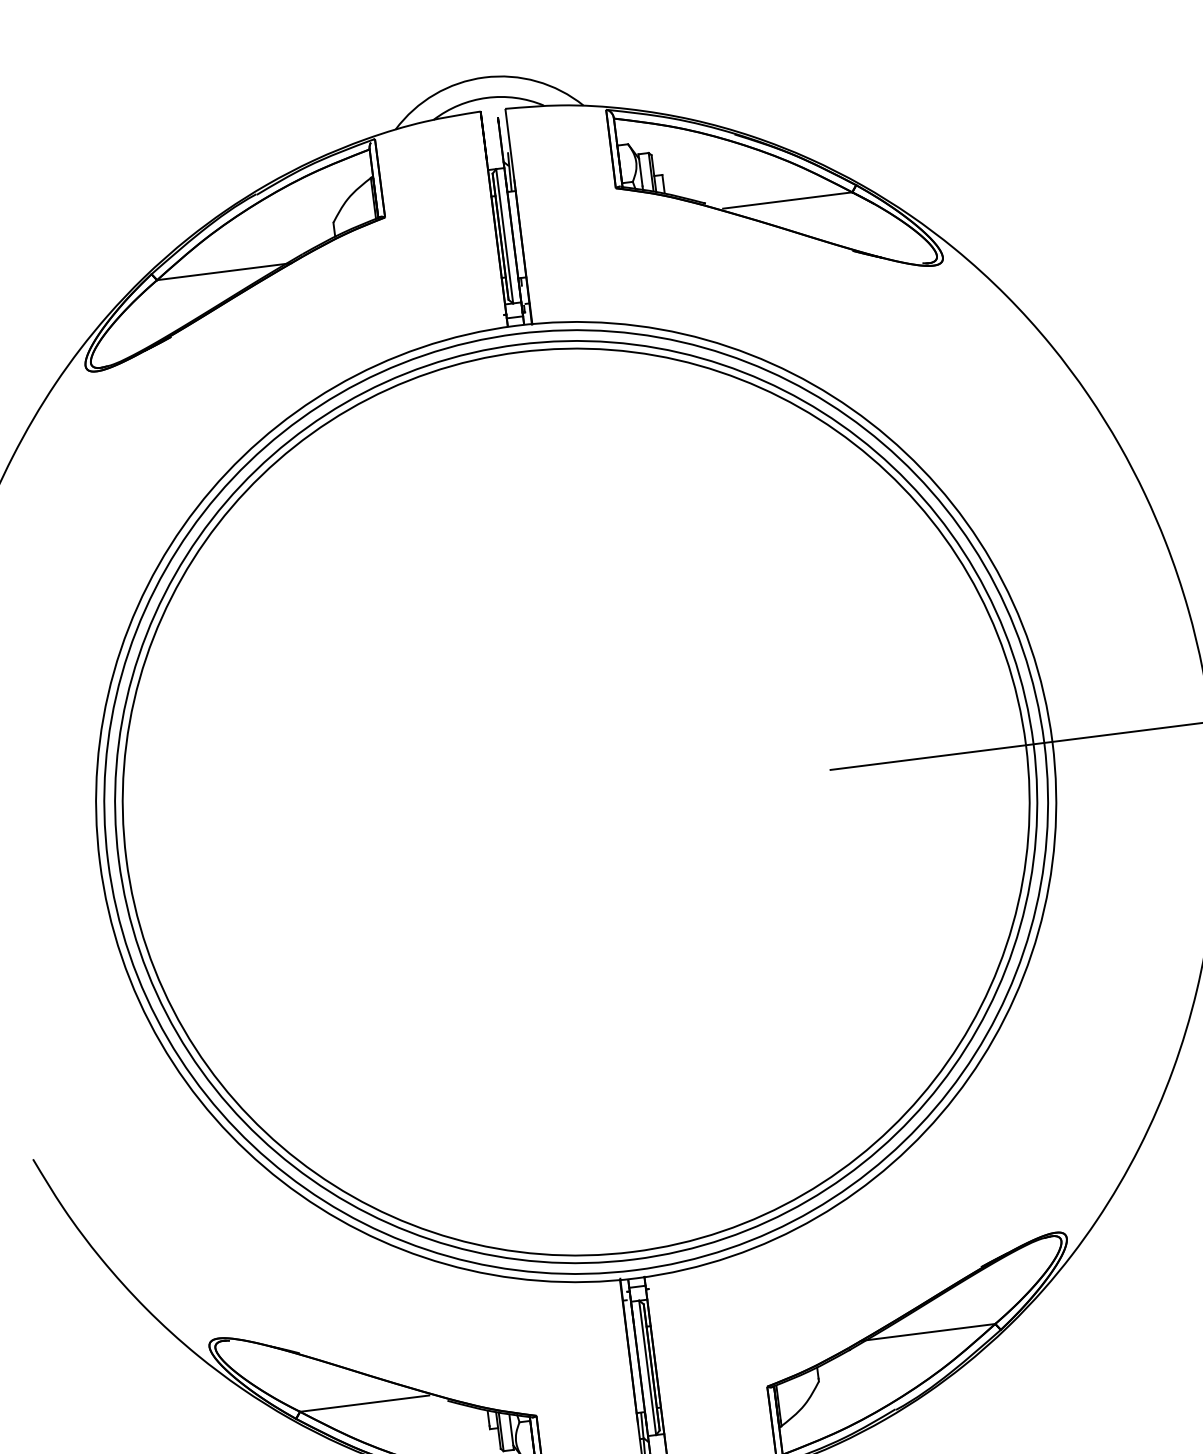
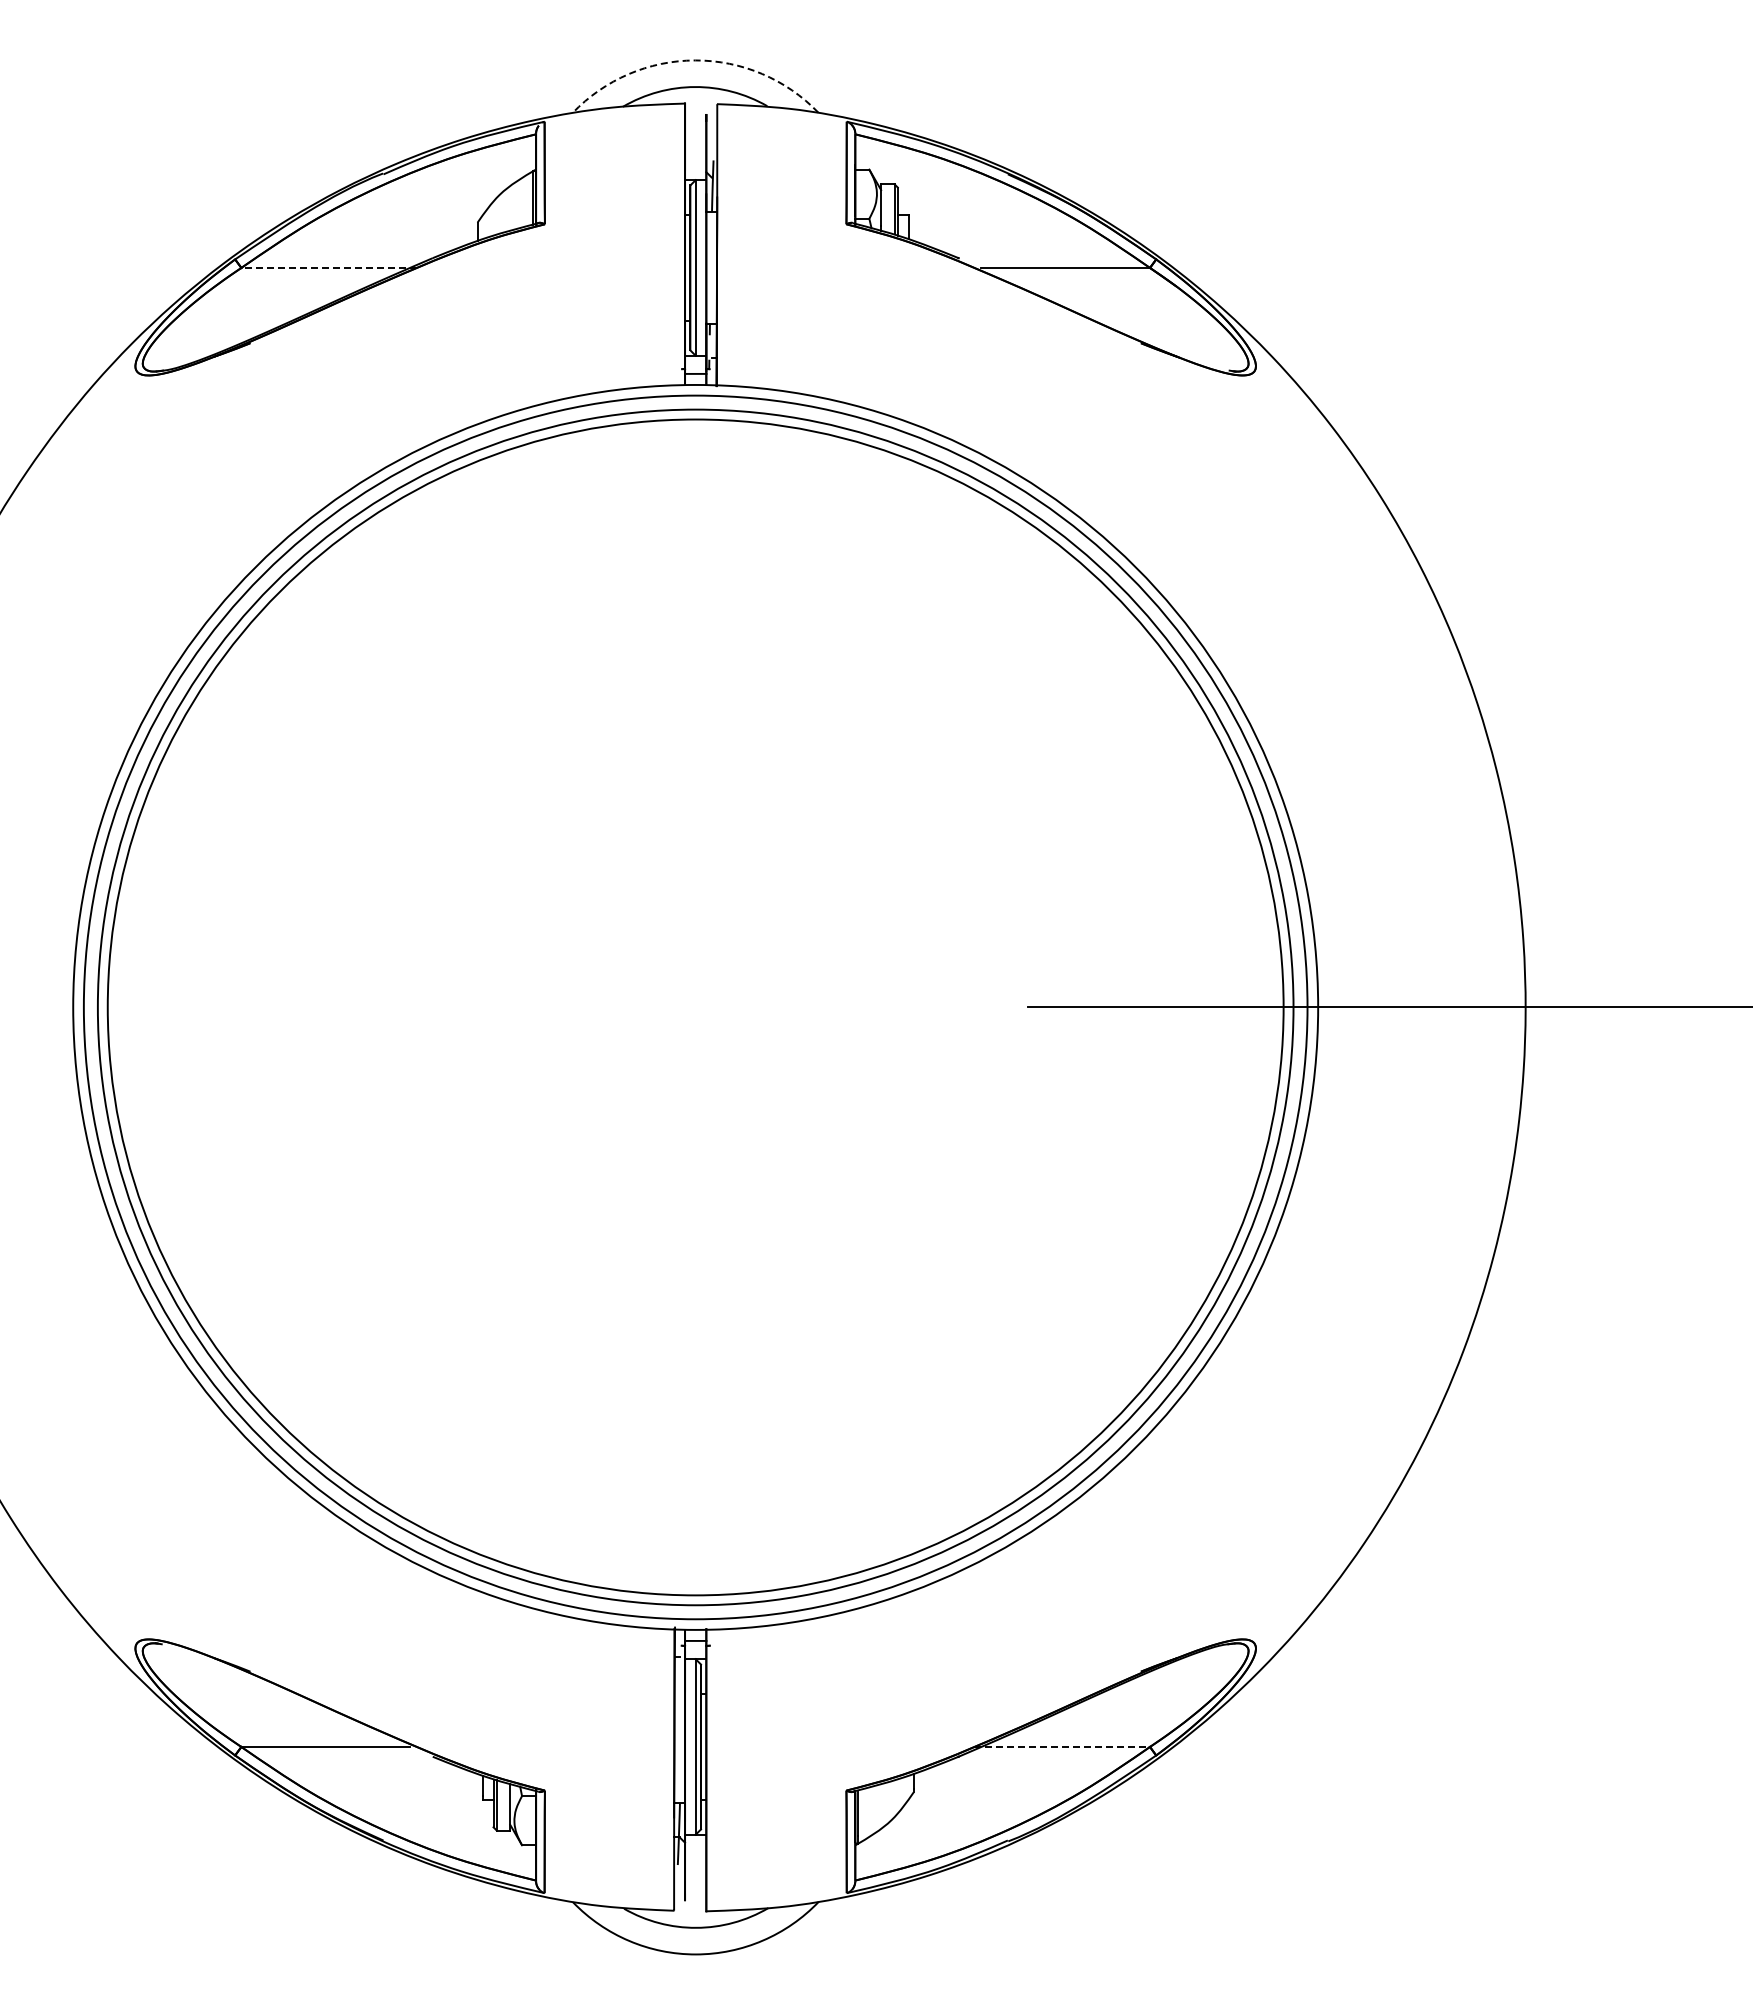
arc: (484, 77) -> (695, 60), solid -> dashed
line: (224, 271) -> (329, 267), solid -> dashed
line: (928, 1332) -> (1062, 1746), solid -> dashed

